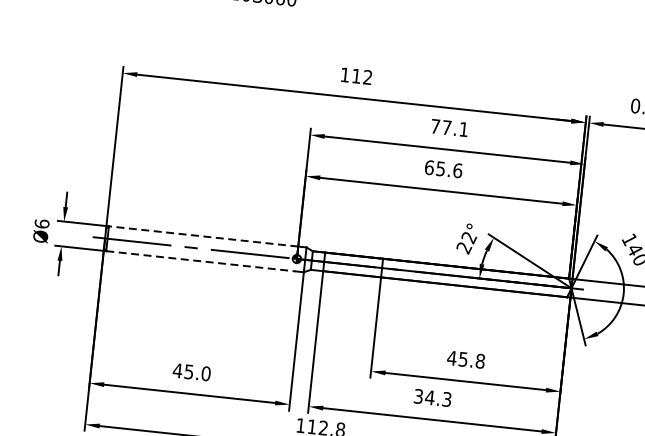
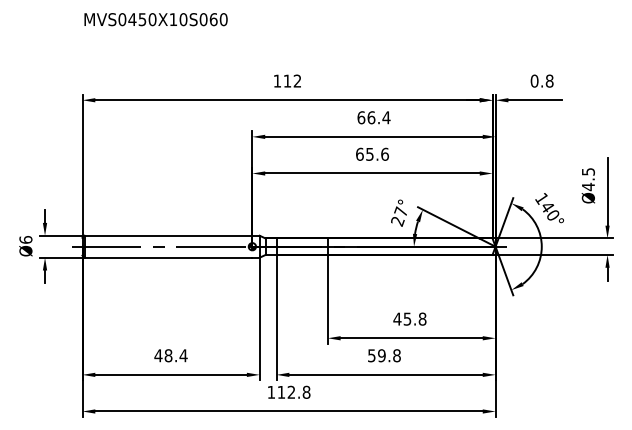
text: (449, 127) -> (373, 117), 77.1 -> 66.4
line: (203, 236) -> (168, 235), dashed -> solid
text: (469, 237) -> (401, 211), 22° -> 27°
line: (200, 261) -> (168, 257), dashed -> solid
text: (196, 372) -> (175, 355), 45.0 -> 48.4
text: (432, 397) -> (384, 355), 34.3 -> 59.8

